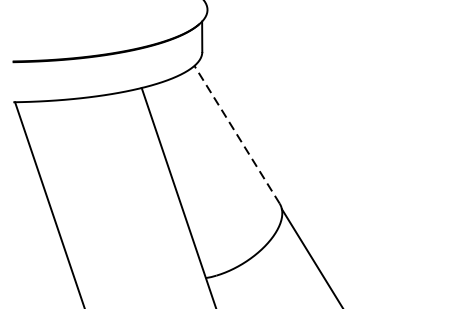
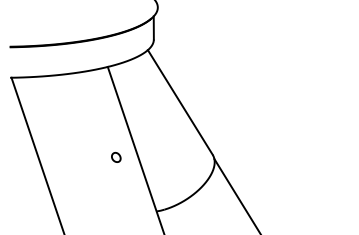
line: (237, 134) -> (180, 102), dashed -> solid
part: (153, 205) -> (116, 156), added

